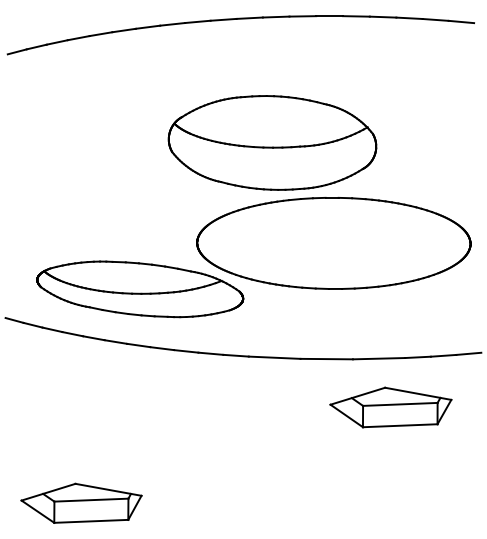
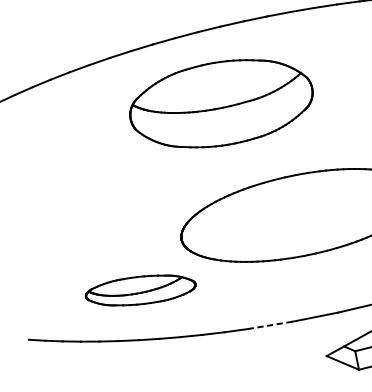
part: (272, 142) -> (221, 103), moved
part: (140, 289) -> (140, 290), size x0.6
line: (274, 357) -> (269, 325), solid -> dashed

